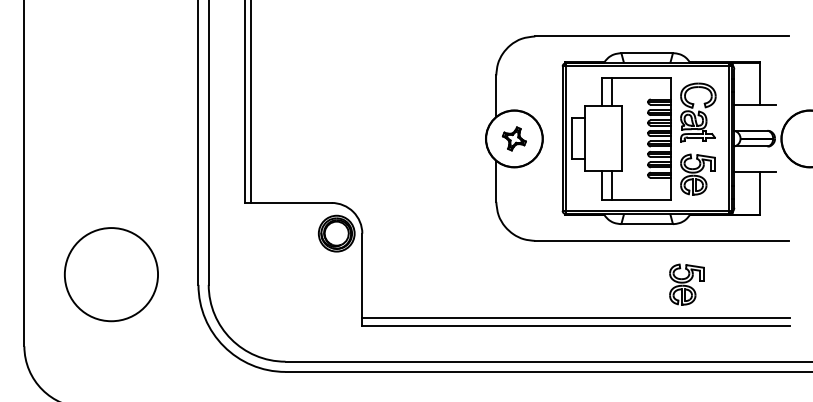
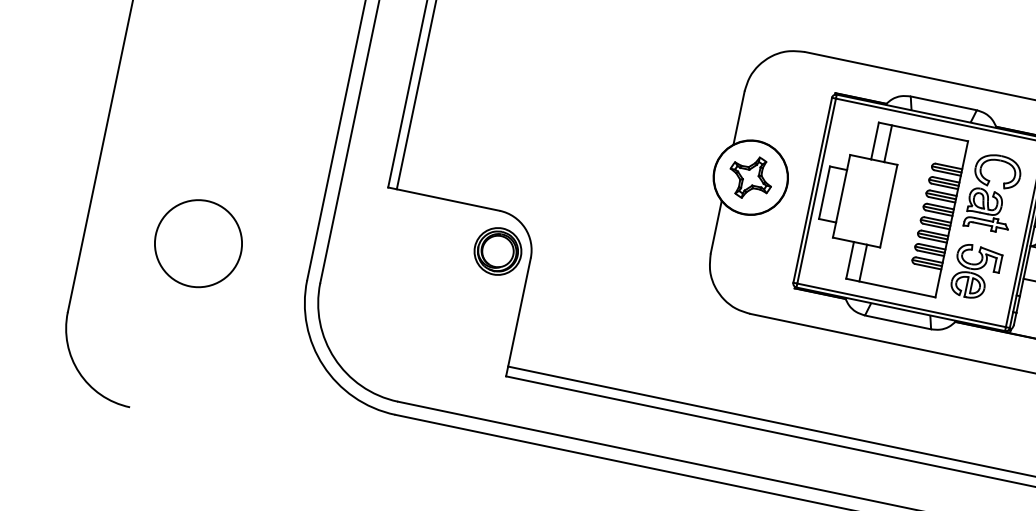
part: (514, 138) -> (751, 177), size x1.43
circle: (111, 274) -> (198, 243), size x0.71
part: (686, 284) -> (932, 410), removed

